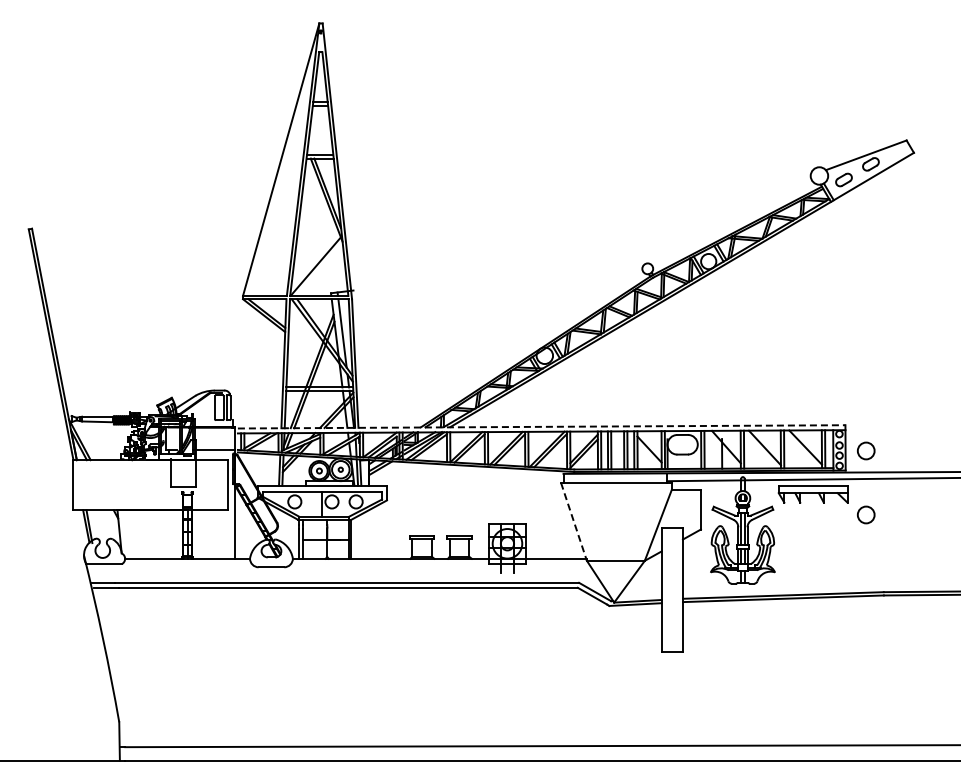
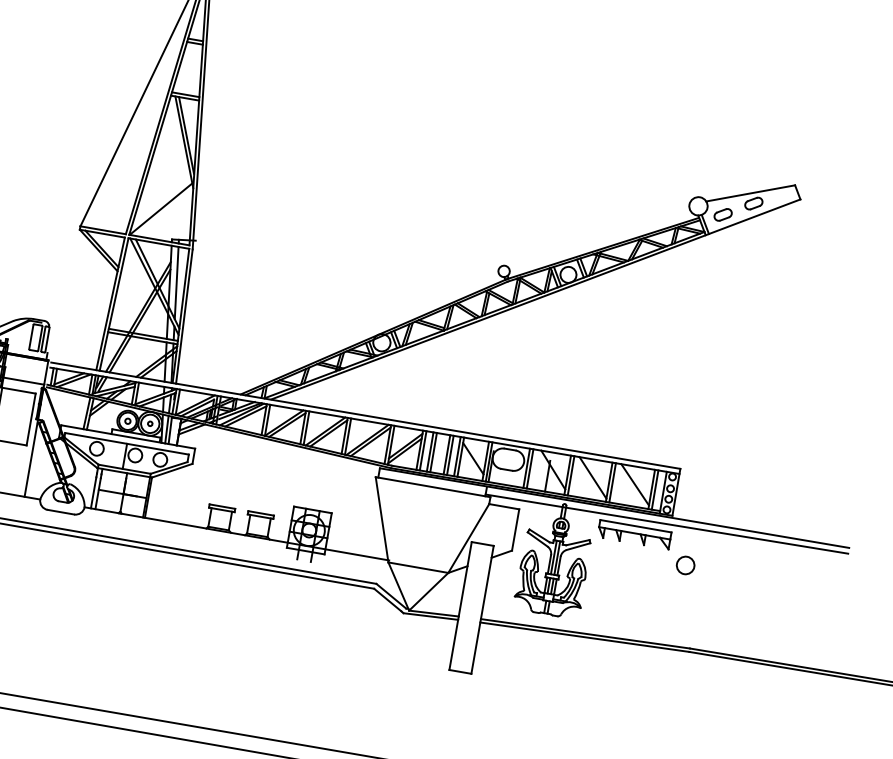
line: (541, 426) -> (365, 415), dashed -> solid
circle: (866, 450) -> (697, 498), removed
line: (574, 522) -> (382, 520), dashed -> solid

